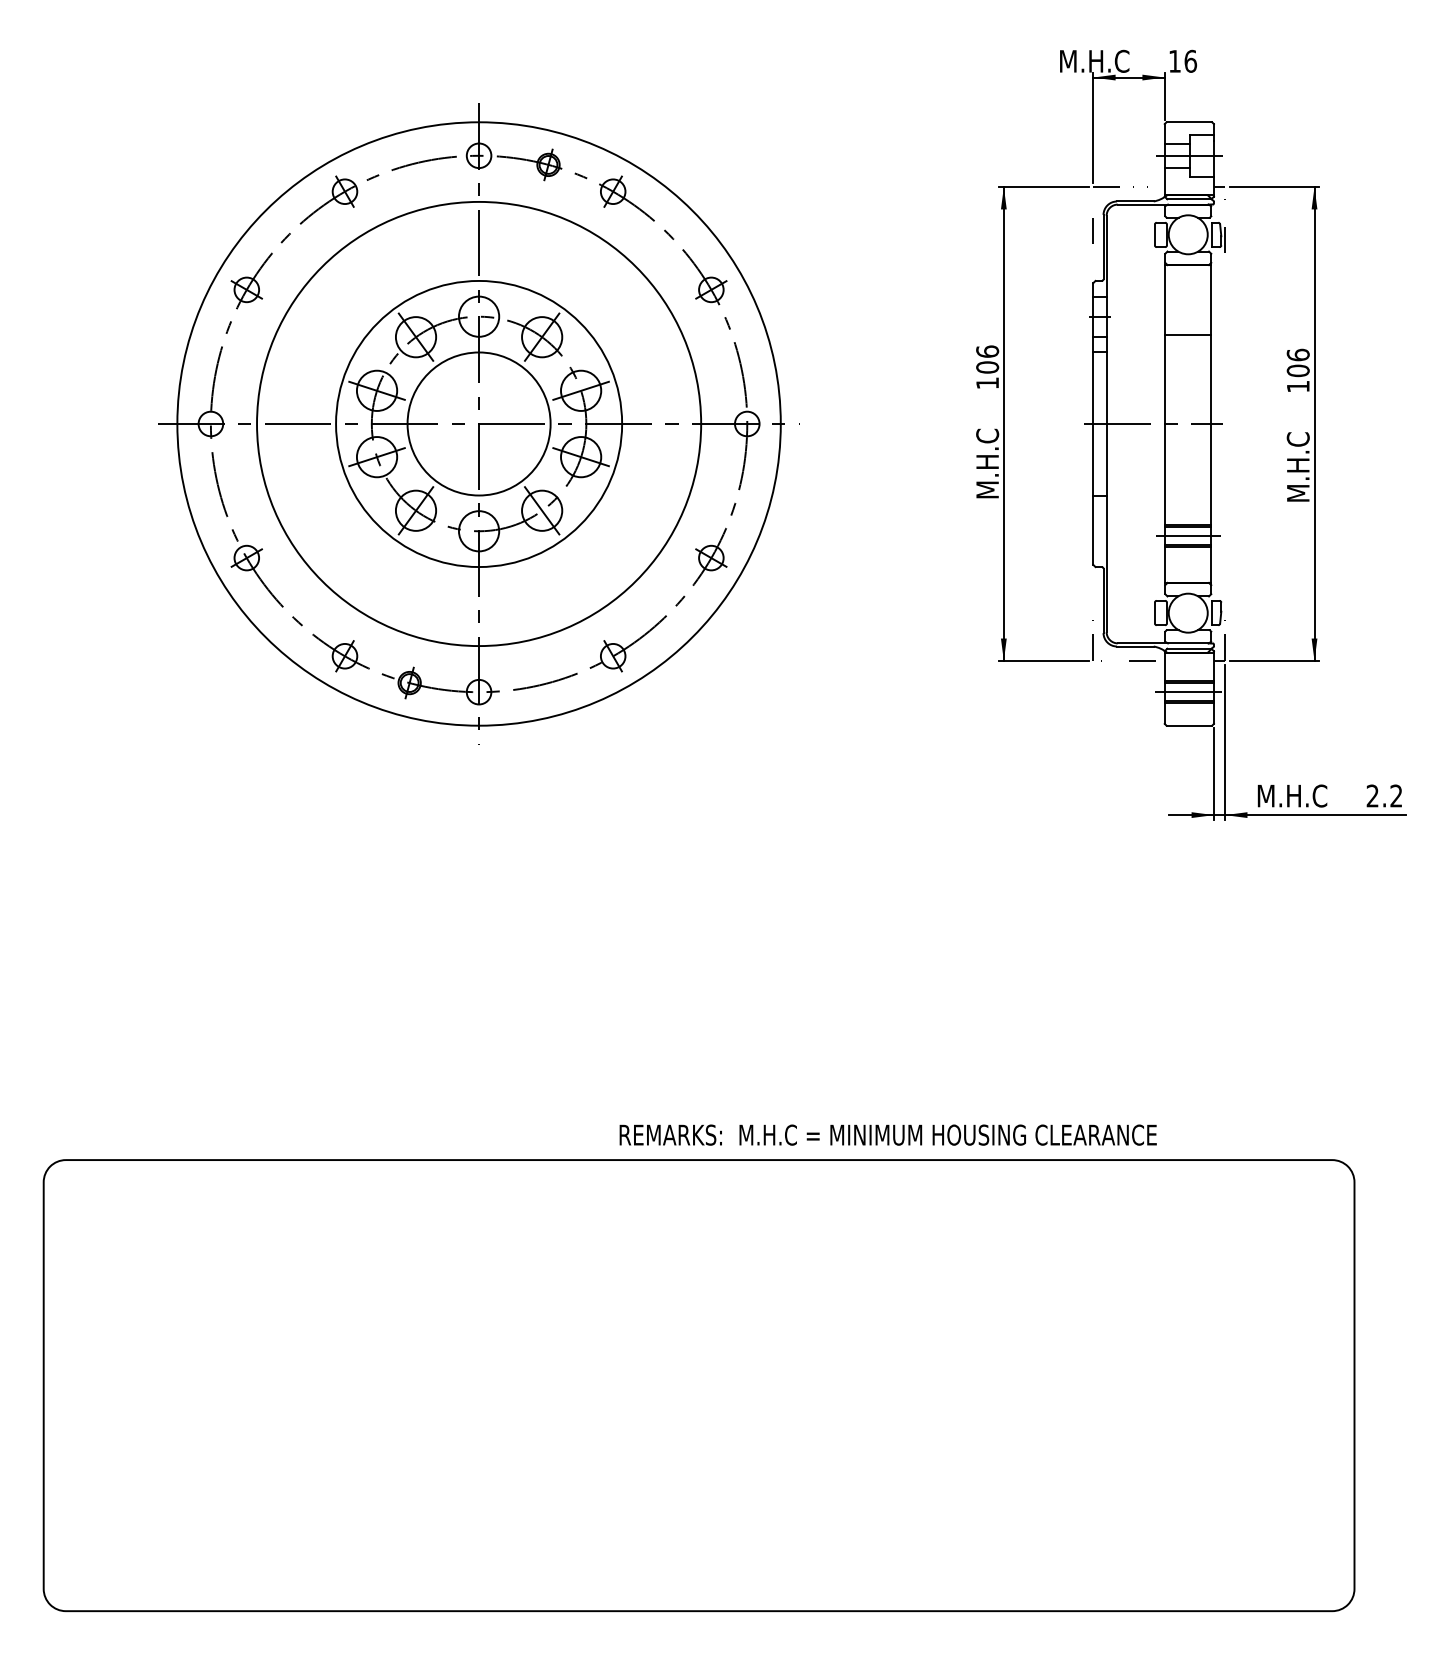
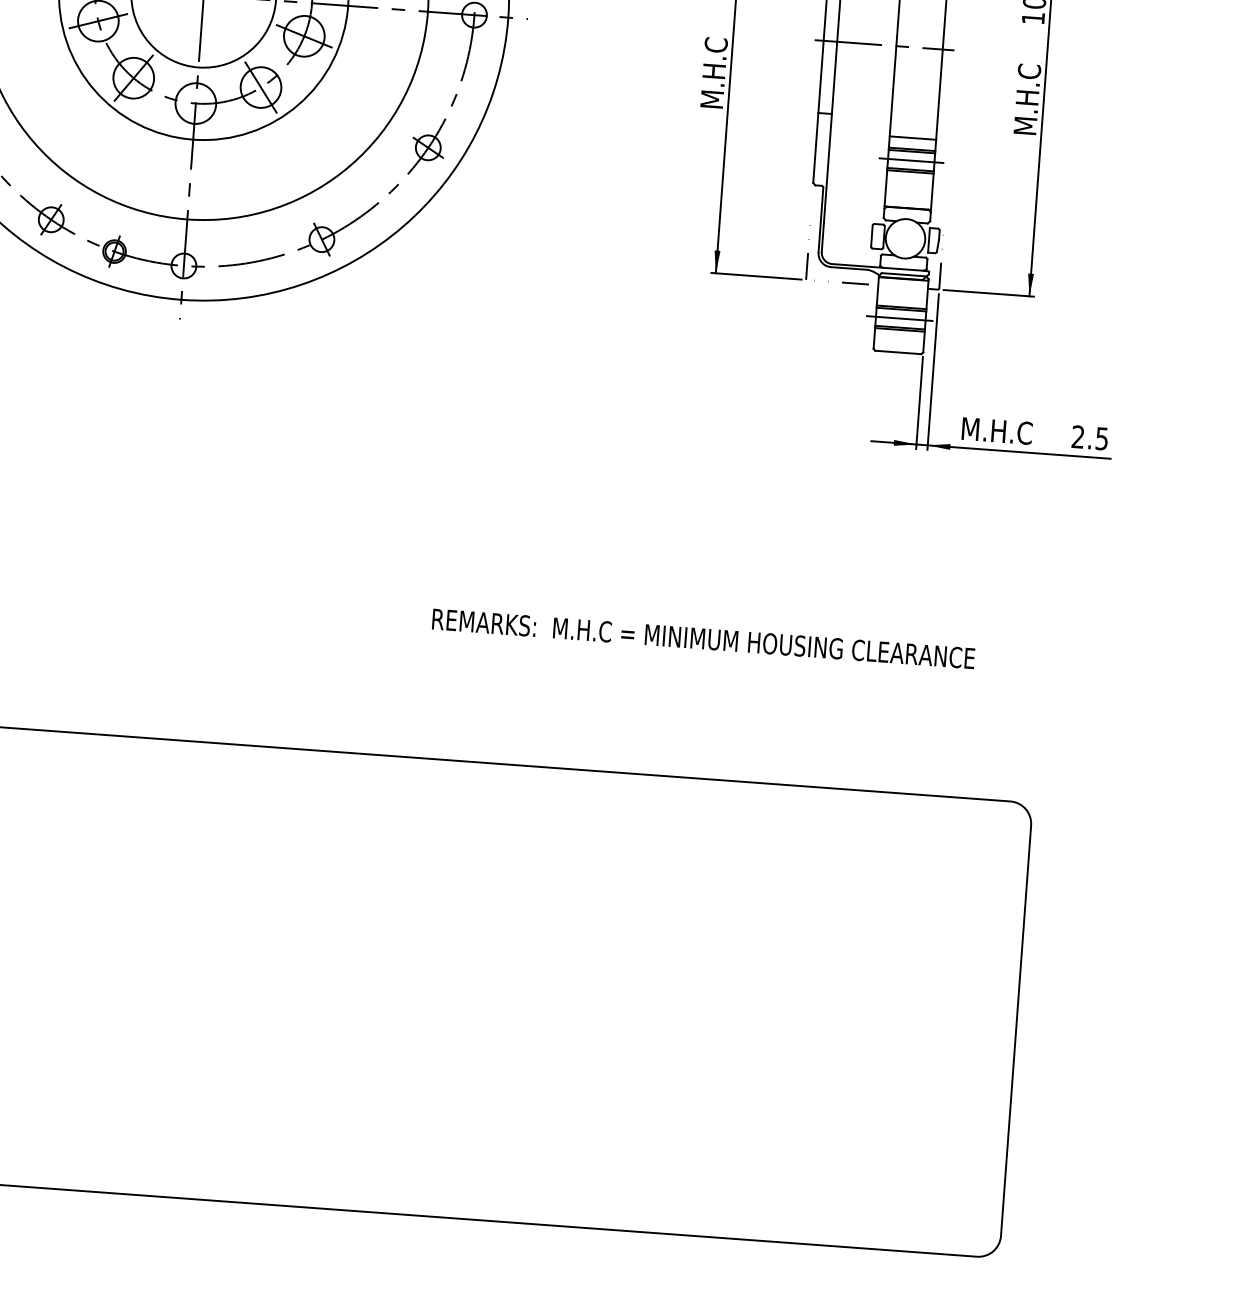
line: (1188, 513) -> (913, 138), added
text: (1396, 795) -> (1102, 438), 2.2 -> 2.5
text: (887, 1134) -> (702, 638), moved

